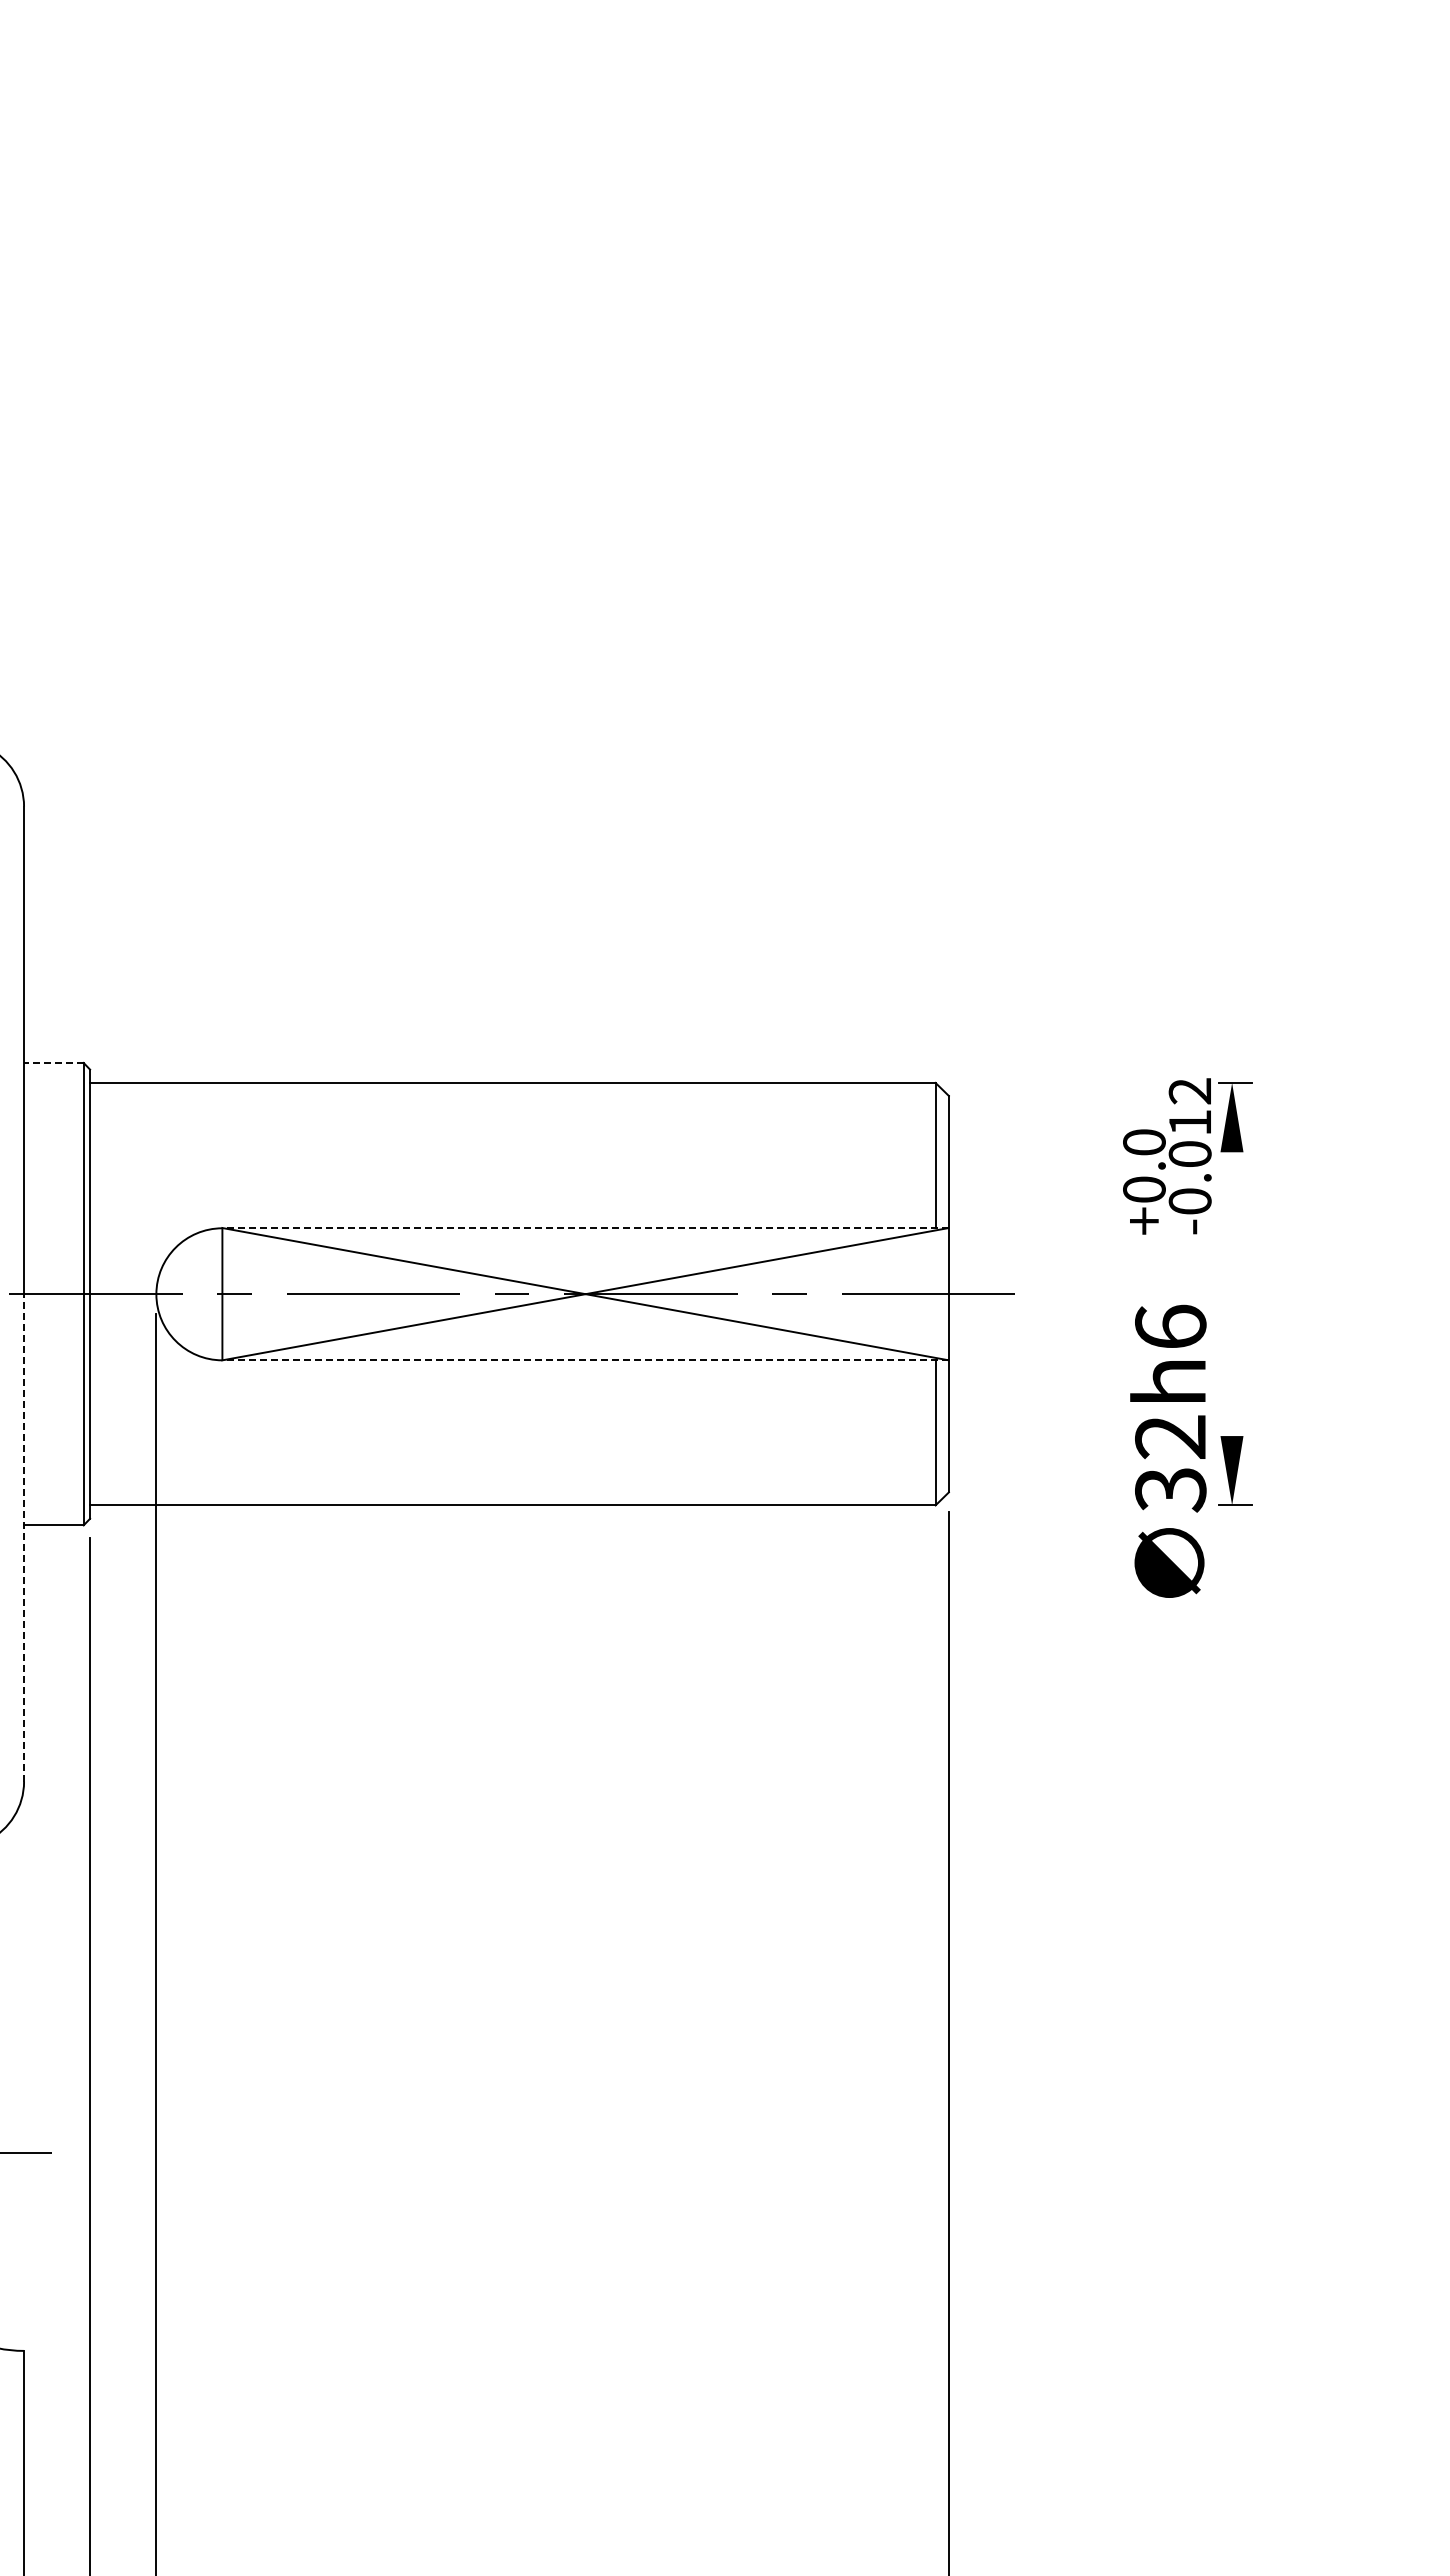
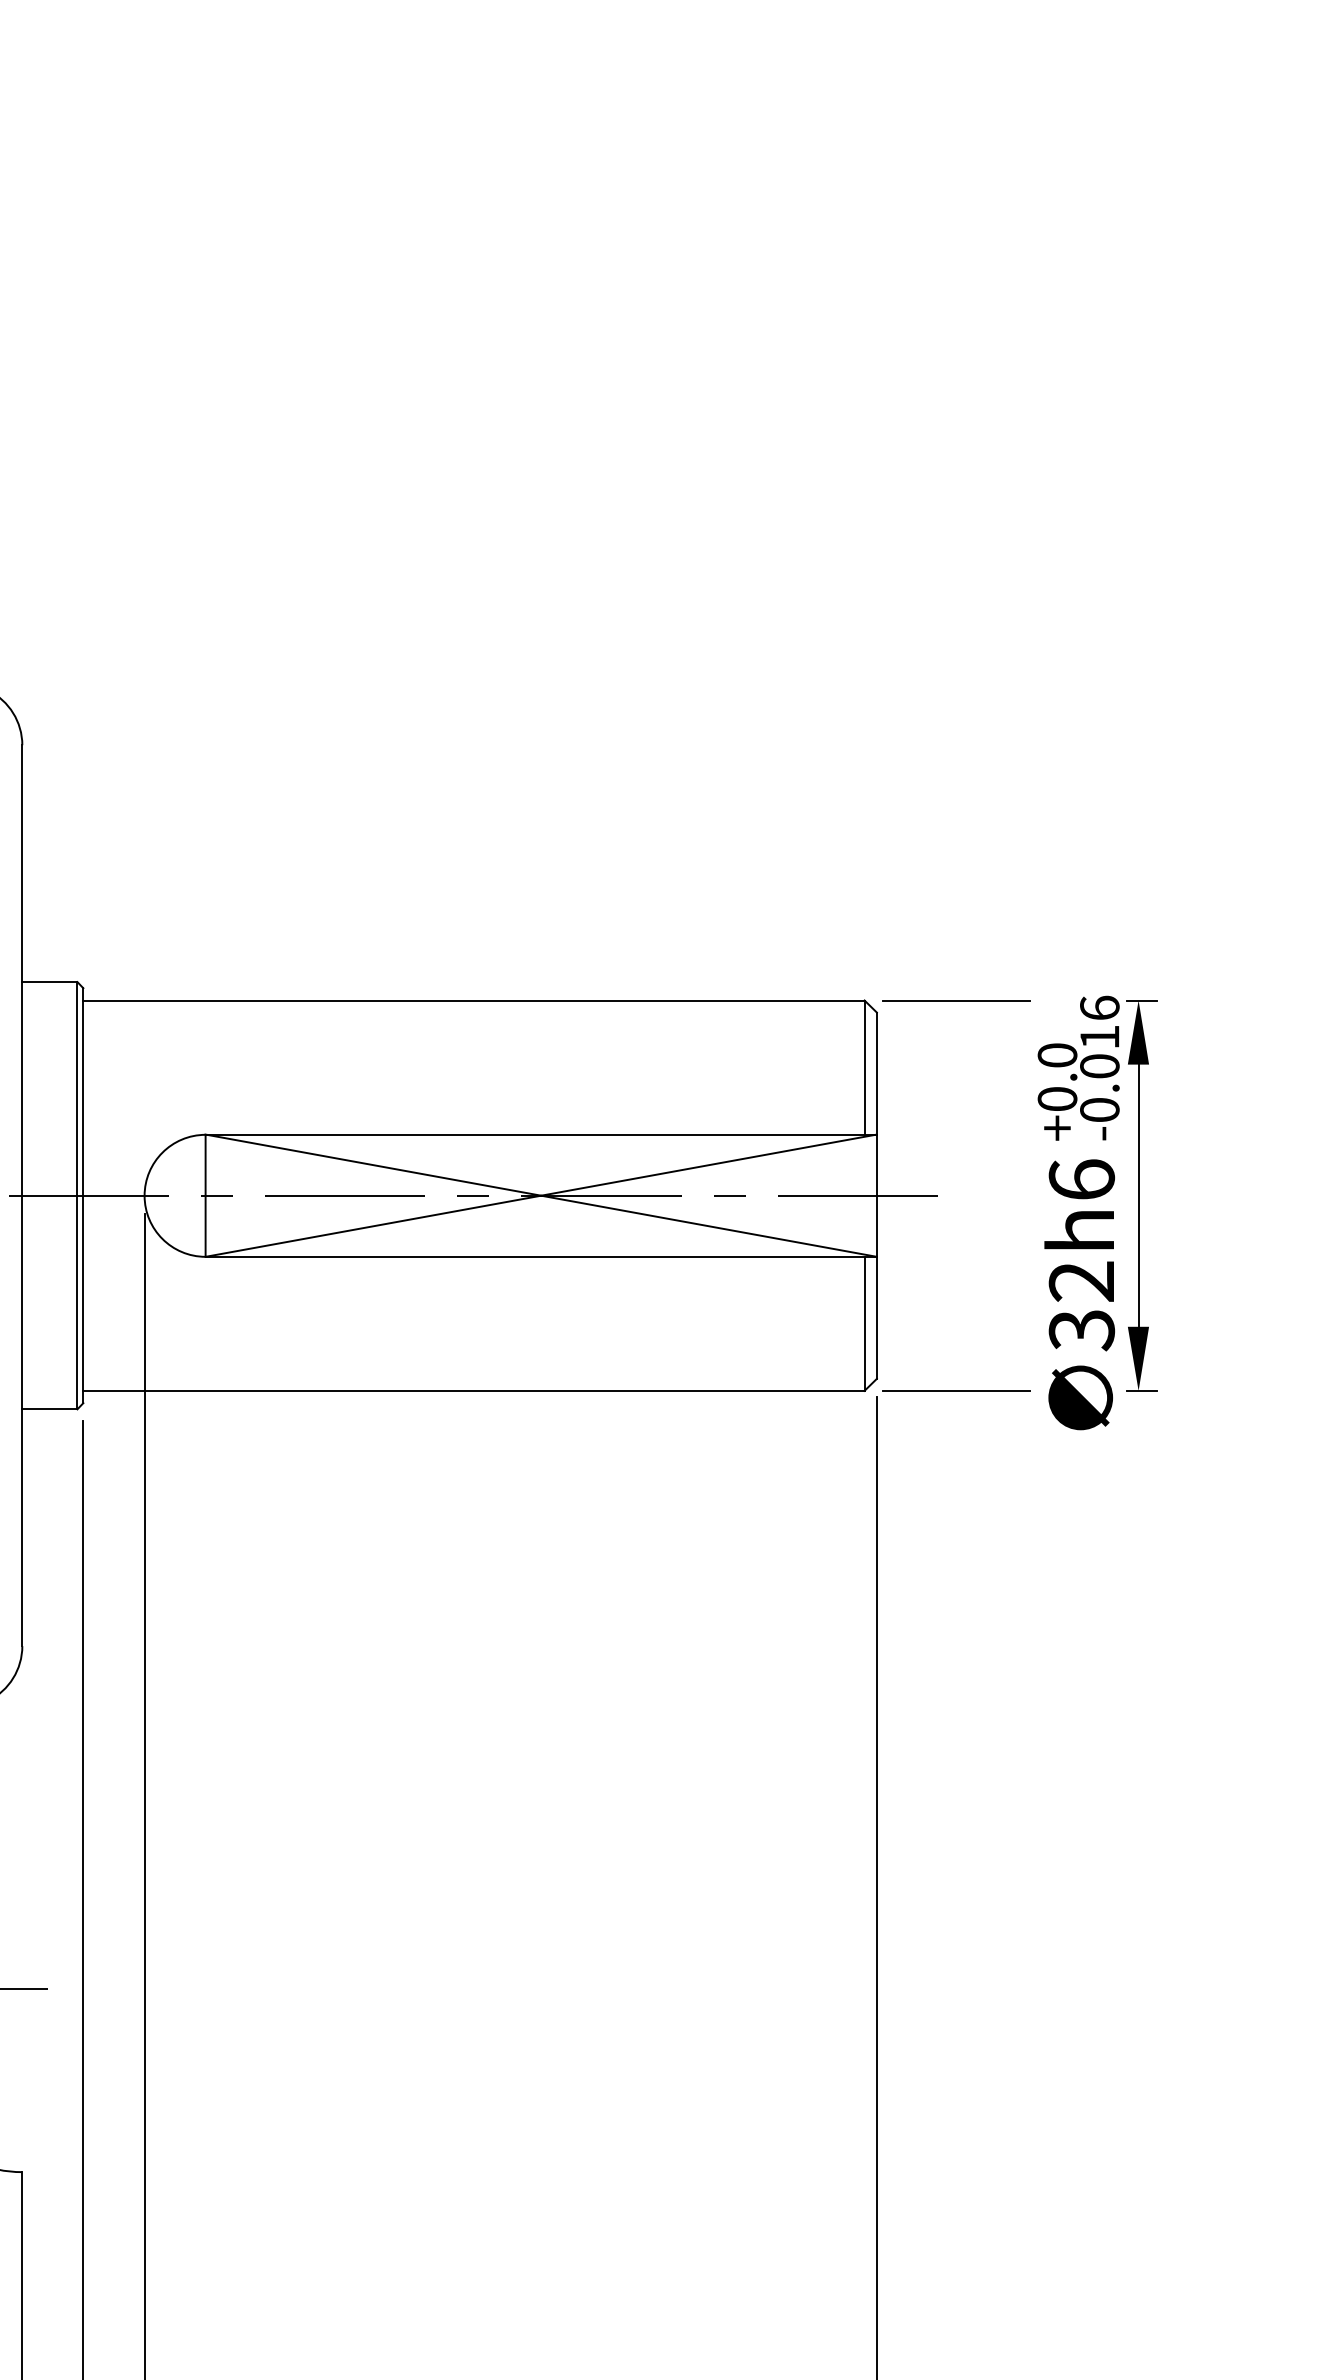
line: (53, 1062) -> (49, 981), dashed -> solid
line: (1034, 1082) -> (955, 1000), added
text: (1189, 1090) -> (1099, 1007), -0.012 -> -0.016
line: (585, 1228) -> (541, 1135), dashed -> solid
line: (1232, 1294) -> (1138, 1196), added
line: (585, 1360) -> (541, 1256), dashed -> solid
text: (1168, 1450) -> (1079, 1293), moved
line: (1034, 1505) -> (955, 1390), added
line: (24, 1538) -> (22, 1421), dashed -> solid

